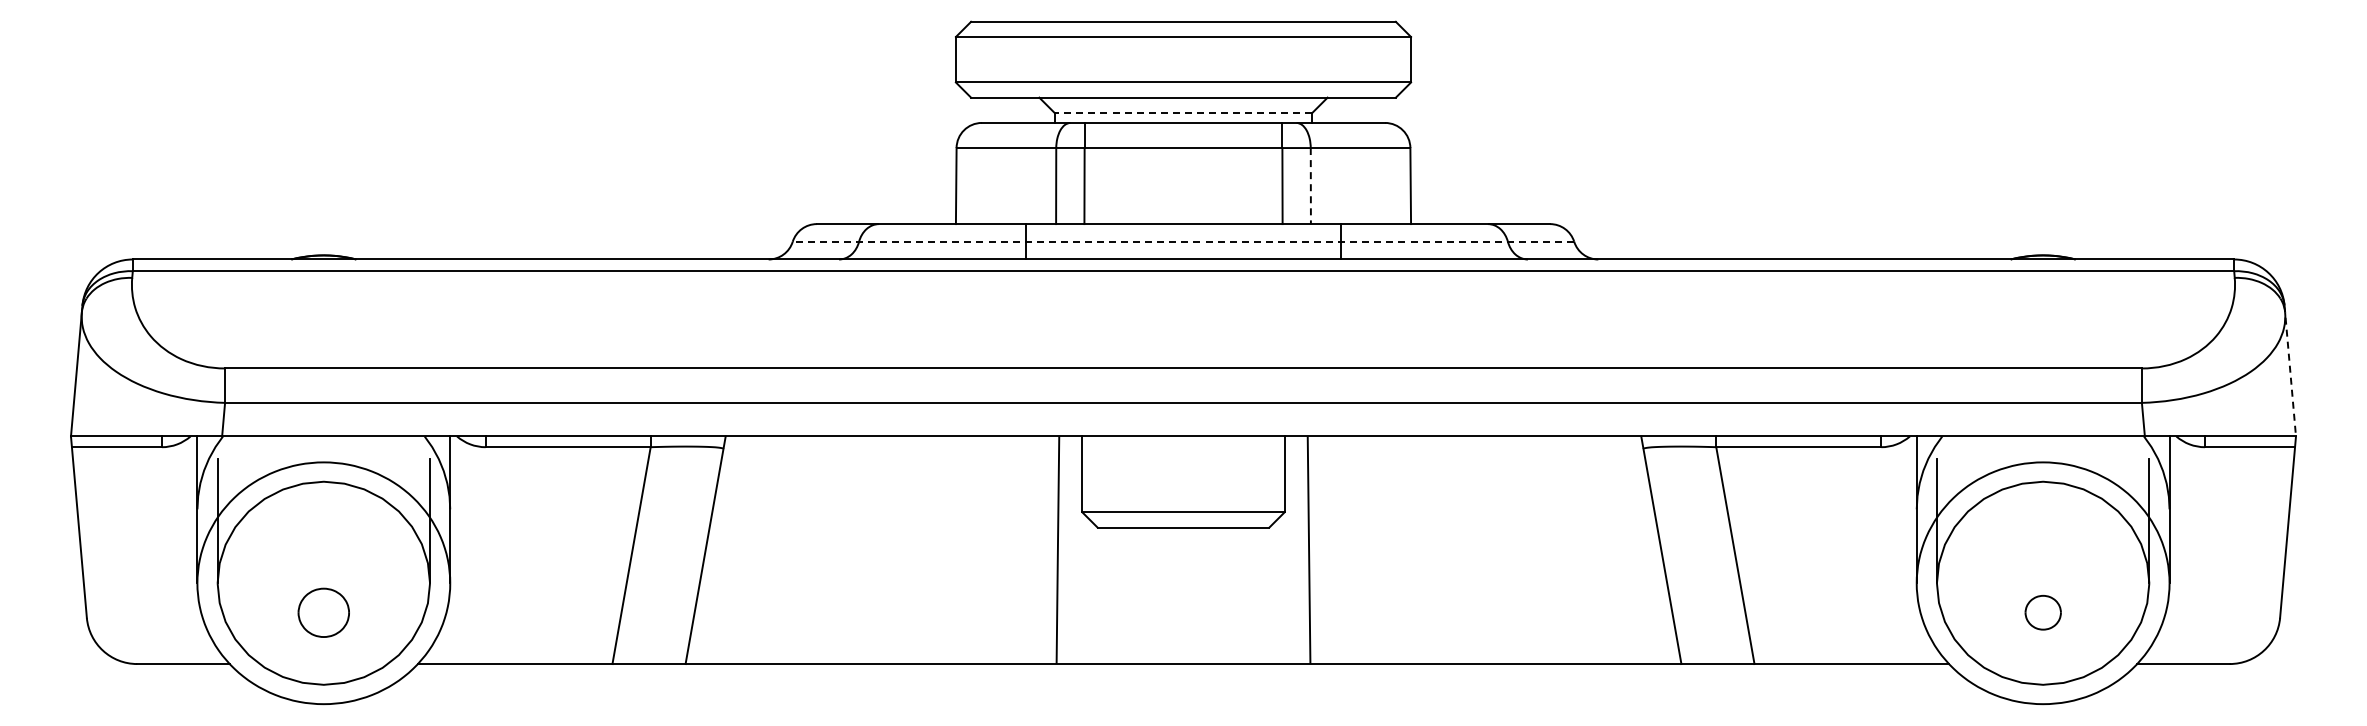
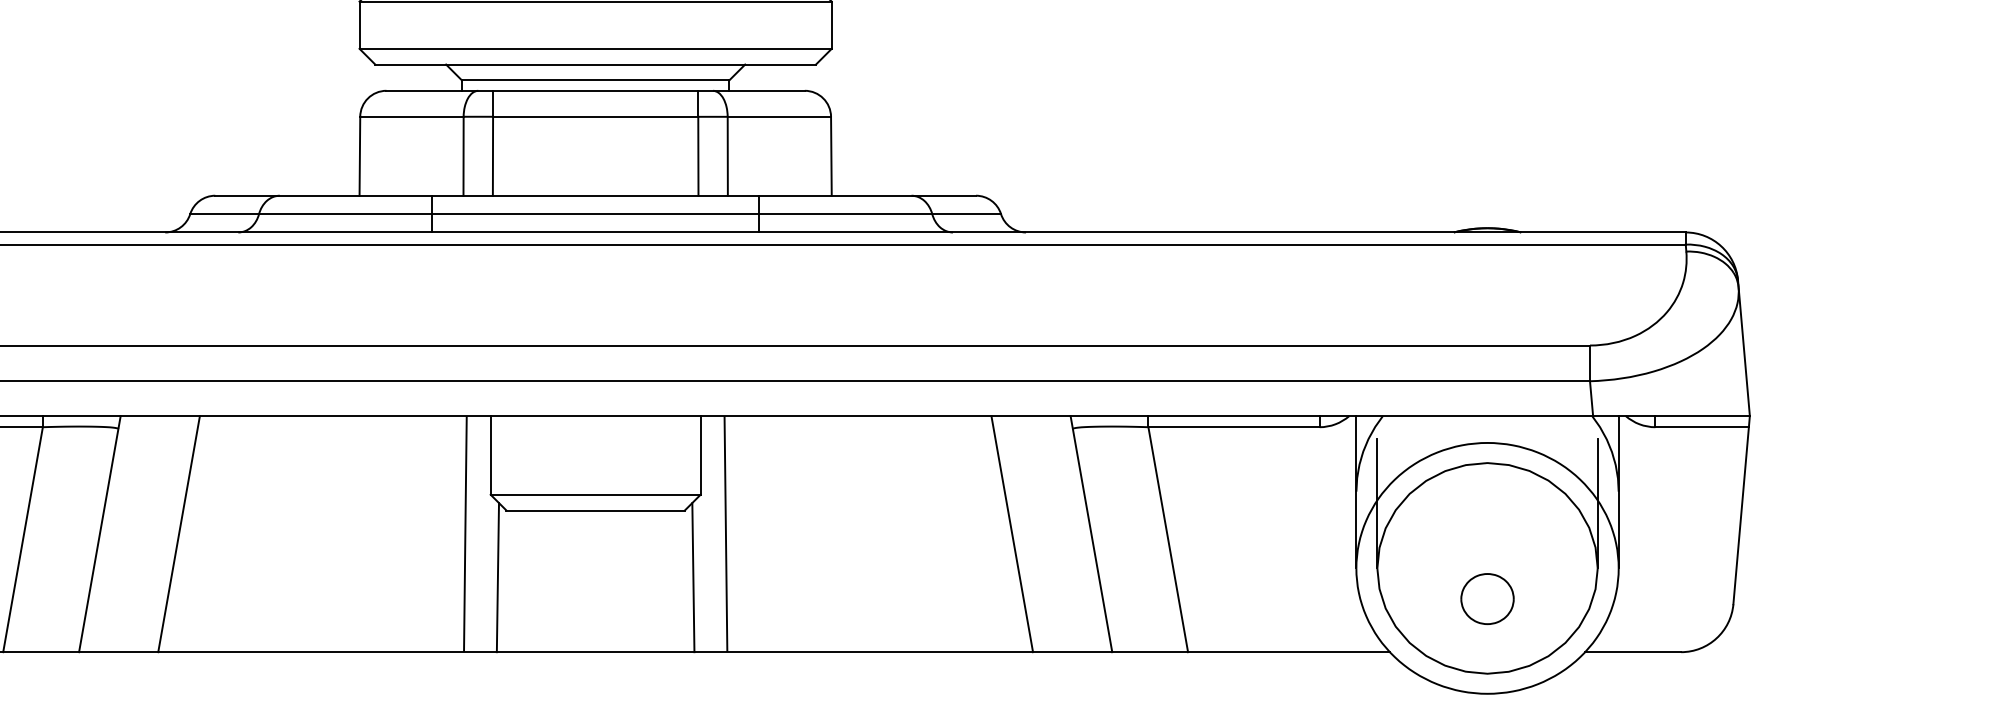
line: (1183, 112) -> (595, 79), dashed -> solid
line: (1310, 186) -> (727, 156), dashed -> solid
line: (1183, 241) -> (595, 213), dashed -> solid
line: (2290, 371) -> (1744, 348), dashed -> solid
line: (781, 550) -> (178, 534), added
line: (1584, 550) -> (1011, 534), added
line: (1089, 592) -> (498, 577), added
line: (1277, 592) -> (693, 577), added
part: (2043, 612) -> (1487, 598), size x1.43

